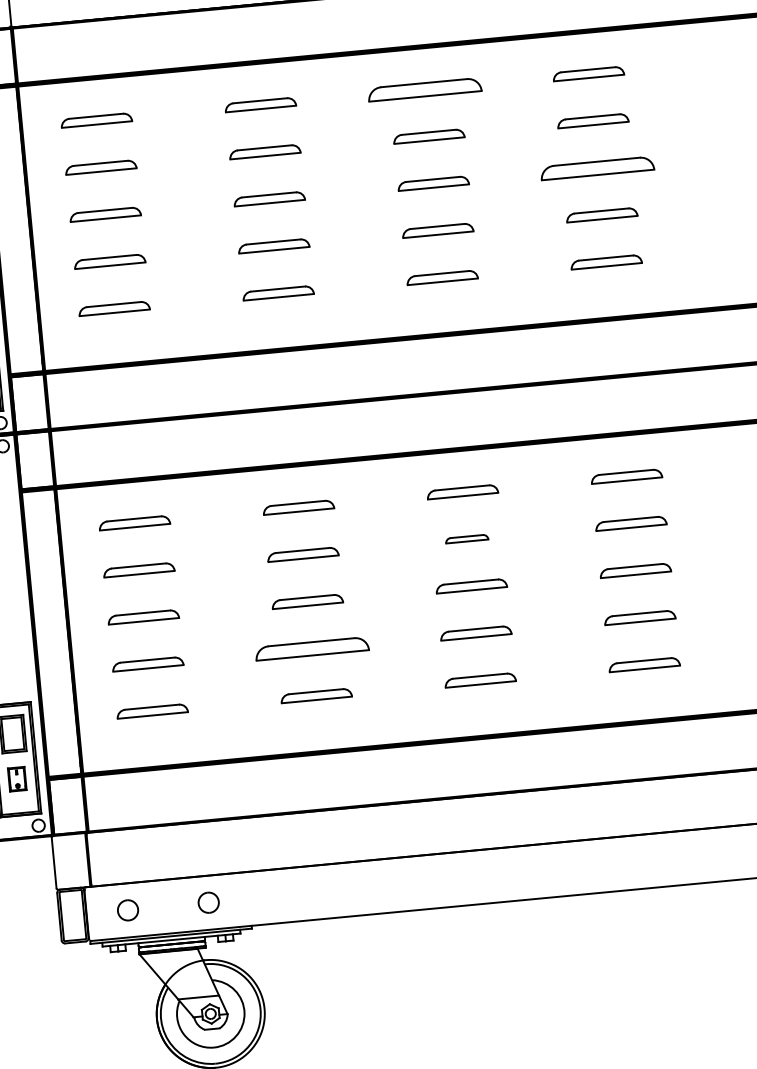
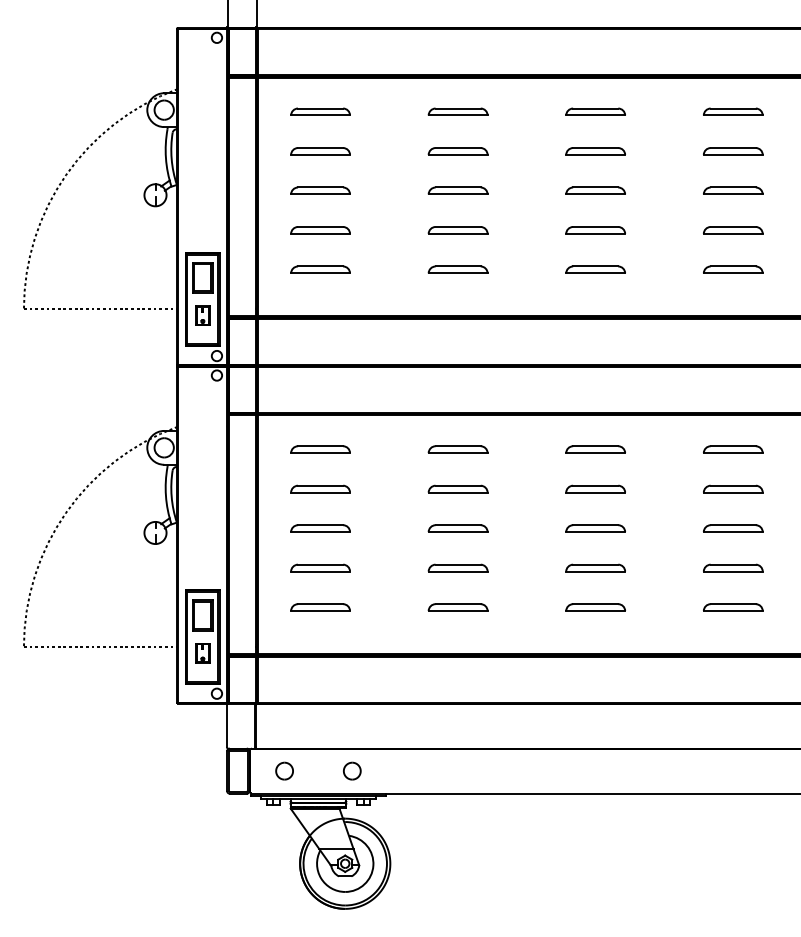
part: (424, 88) -> (595, 111), size x0.62
part: (597, 167) -> (733, 190), size x0.62
part: (466, 538) -> (595, 488), size x1.67
part: (311, 648) -> (457, 567), size x0.62

